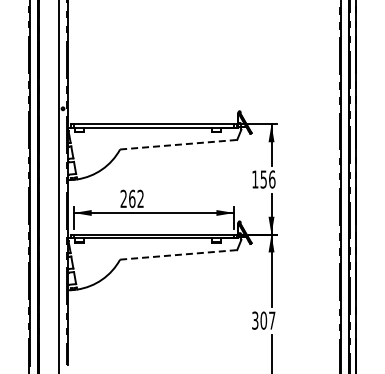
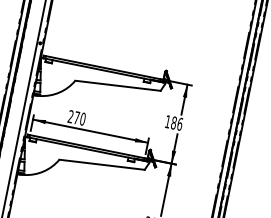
line: (178, 144) -> (117, 85), dashed -> solid
text: (263, 179) -> (173, 123), 156 -> 186
text: (136, 198) -> (79, 118), 262 -> 270
line: (178, 254) -> (102, 164), dashed -> solid

